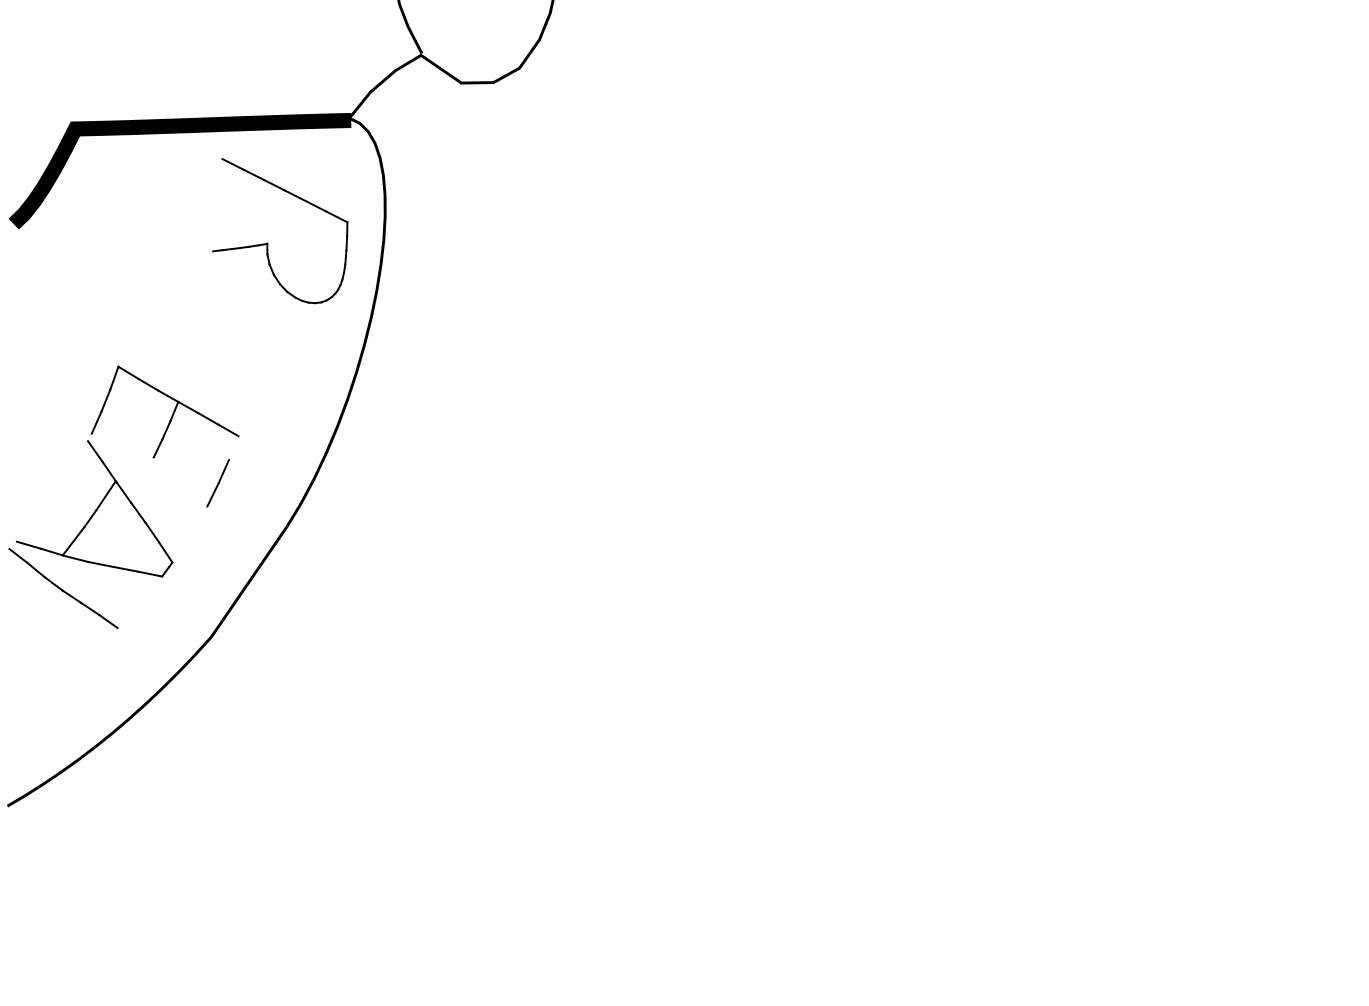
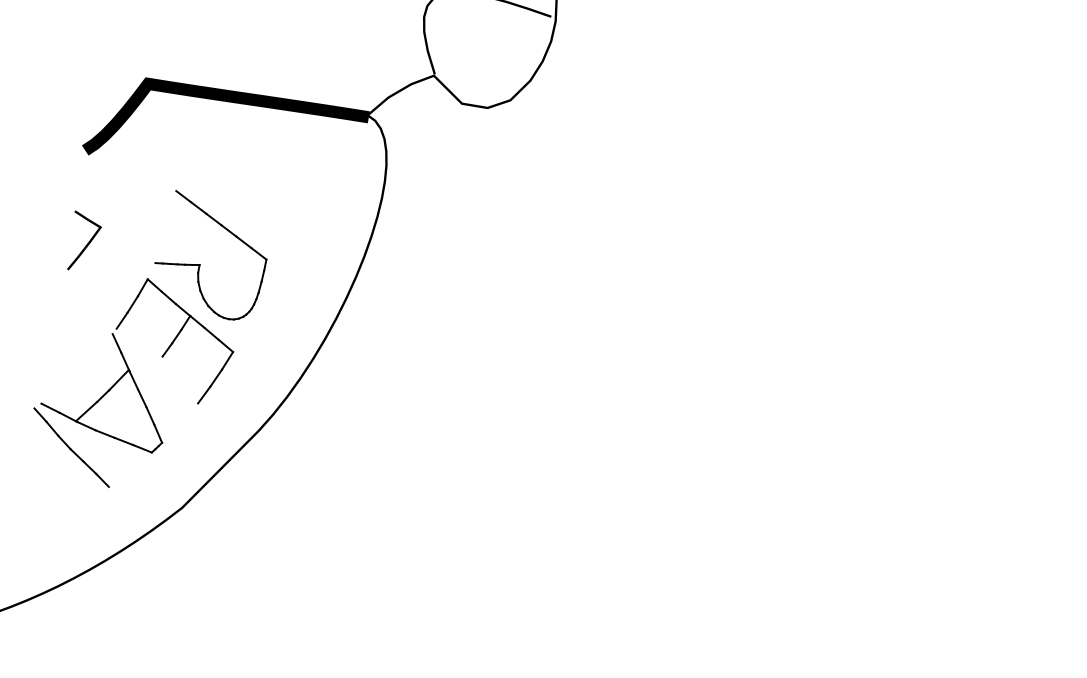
part: (268, 243) -> (200, 264), moved
curve: (36, 337) -> (86, 244), added
line: (233, 447) -> (227, 360), added

